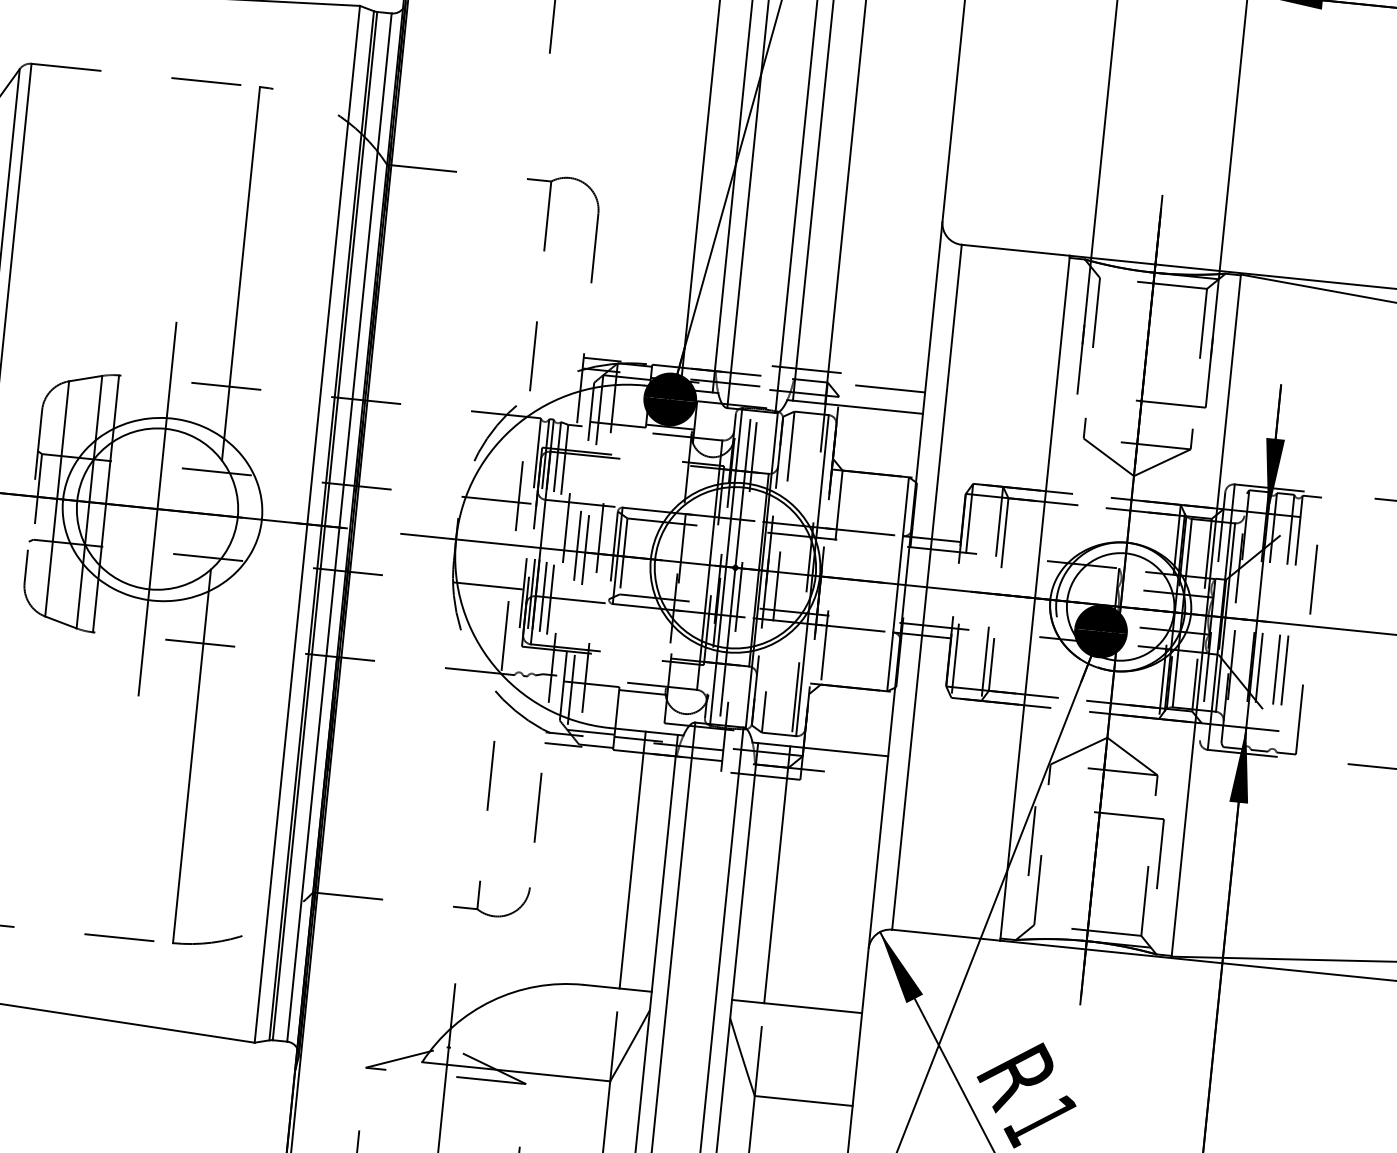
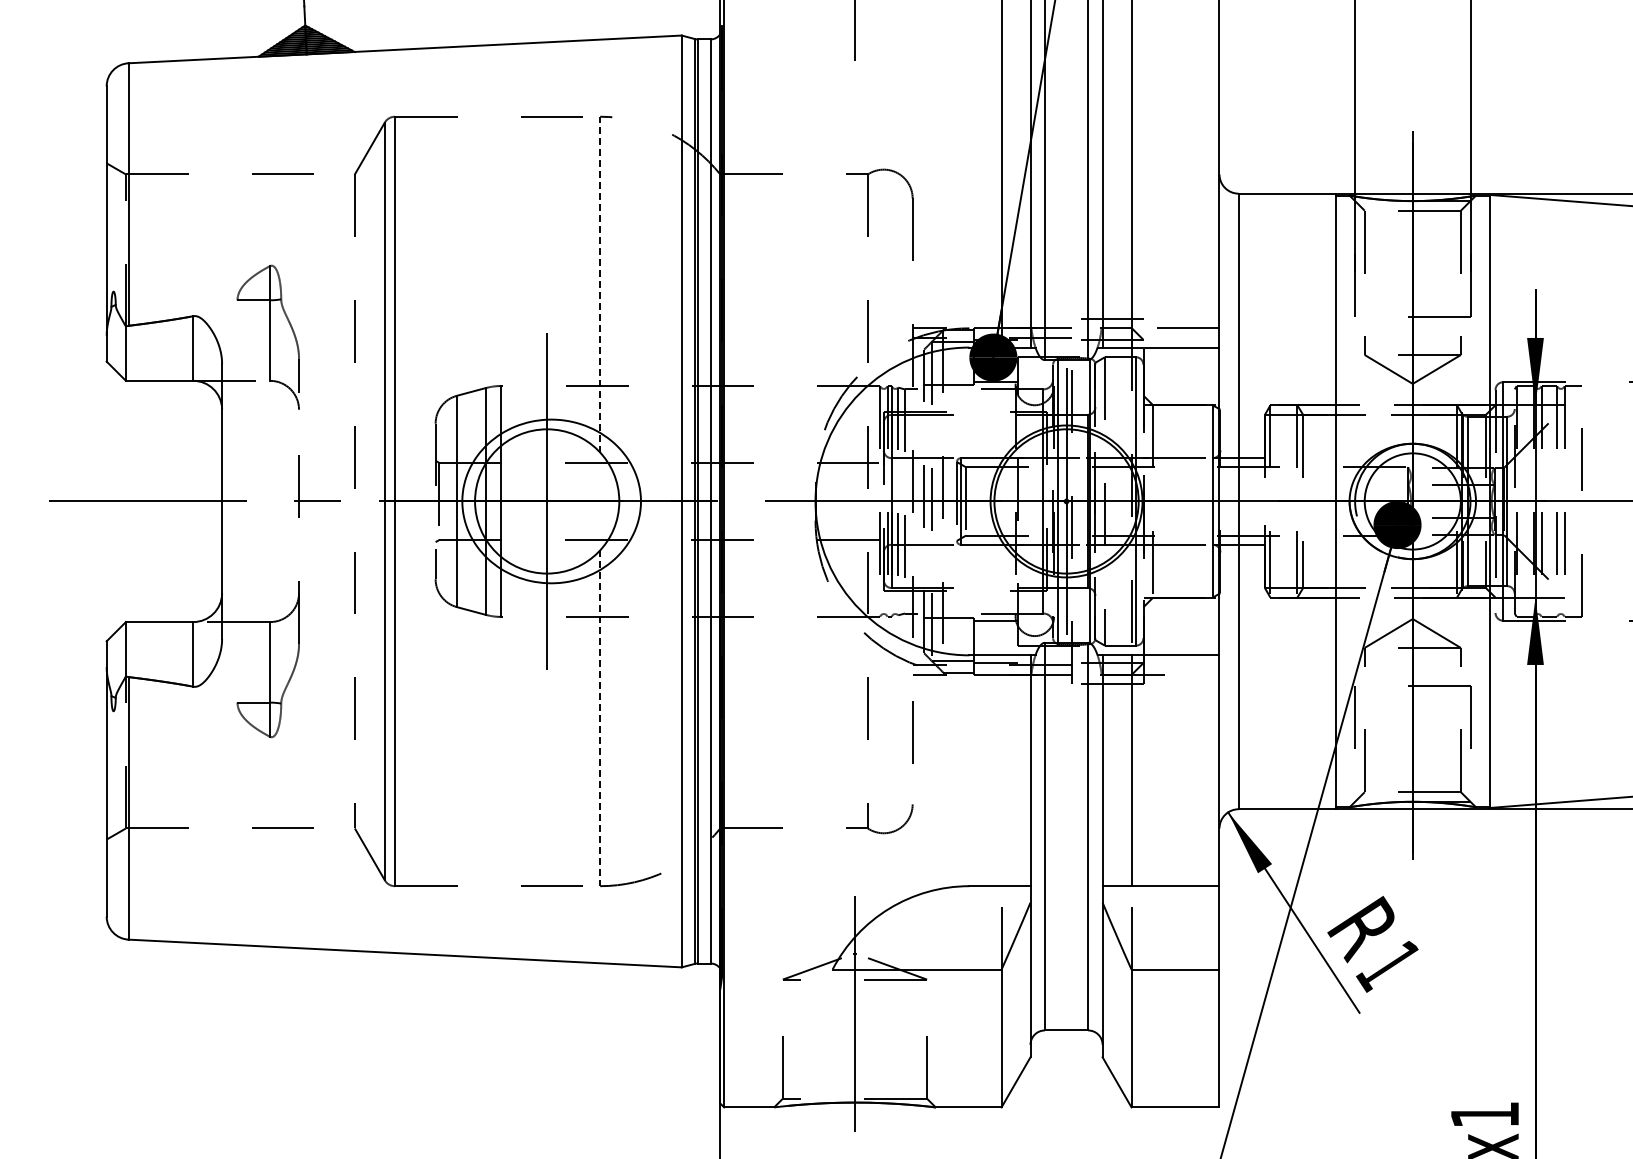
line: (241, 273) -> (600, 284), solid -> dashed
line: (192, 756) -> (600, 718), solid -> dashed
line: (632, 859) -> (1001, 770), removed

